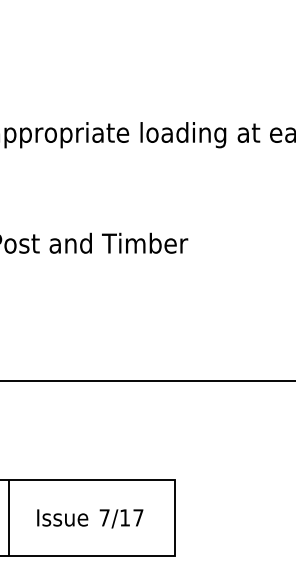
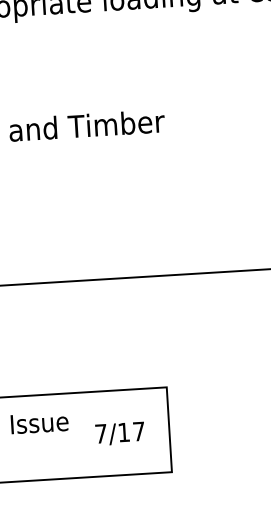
text: (62, 517) -> (39, 422), moved
text: (121, 518) -> (120, 433), moved

